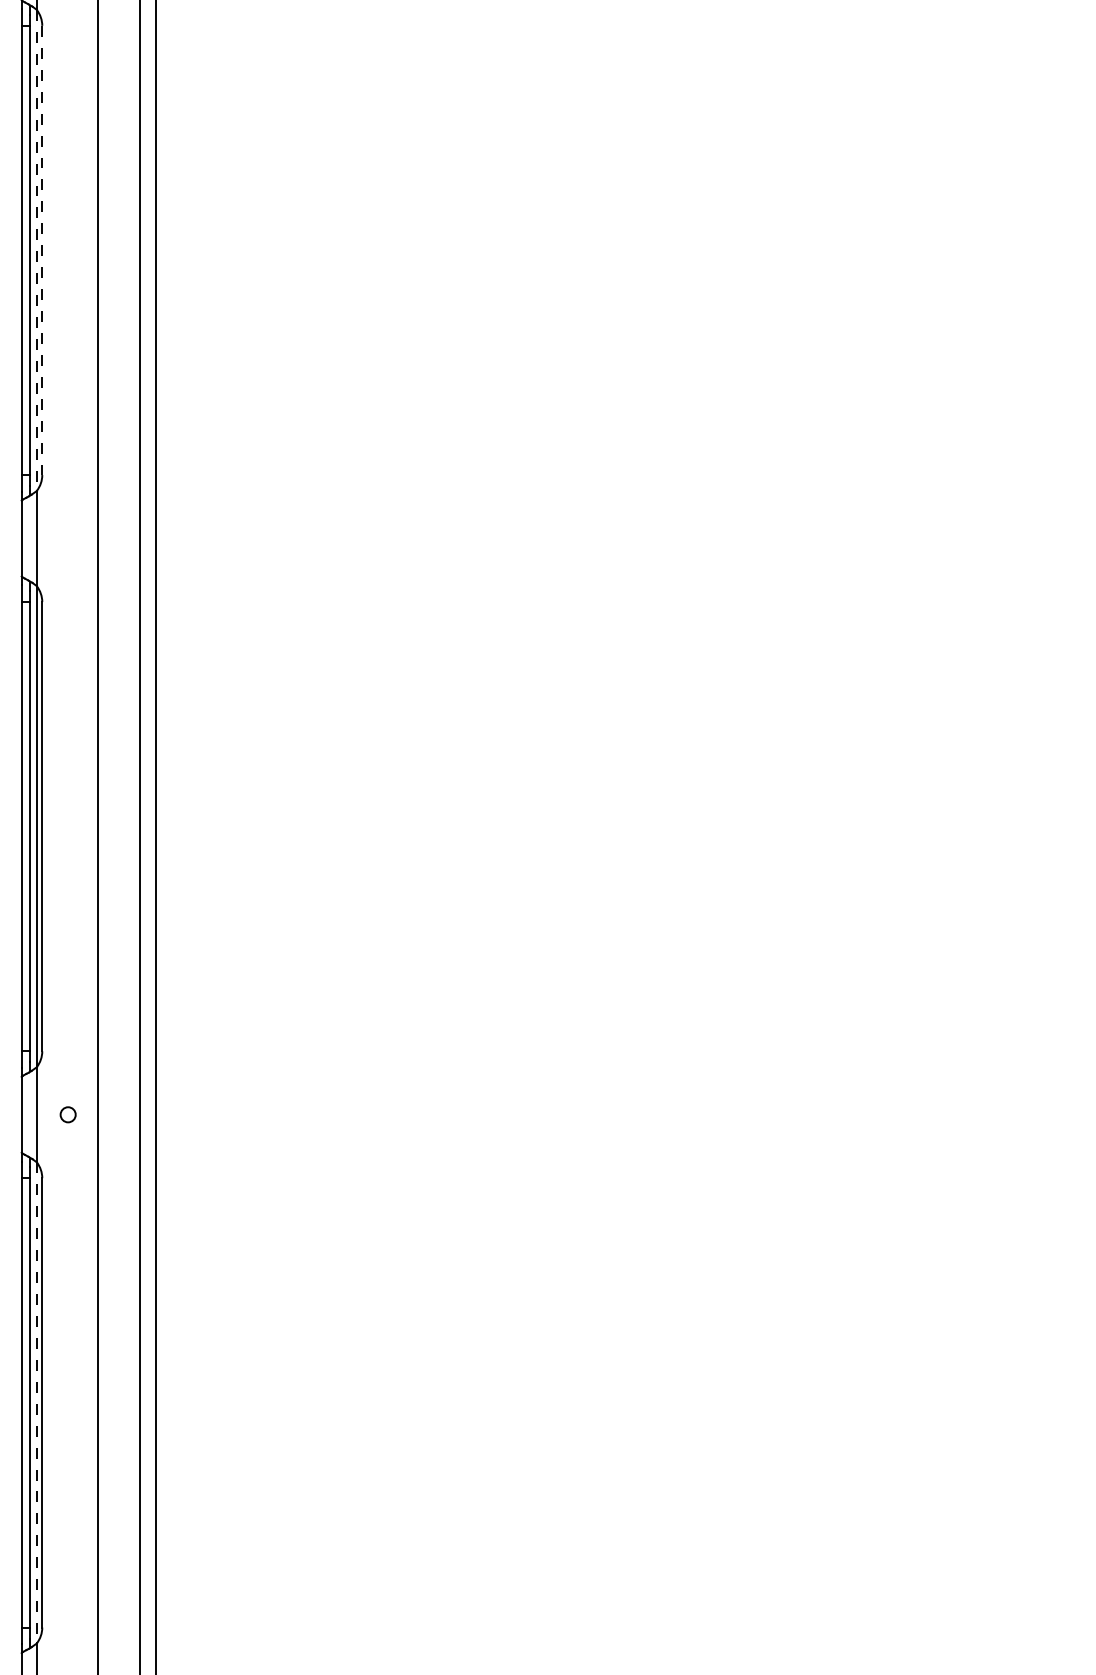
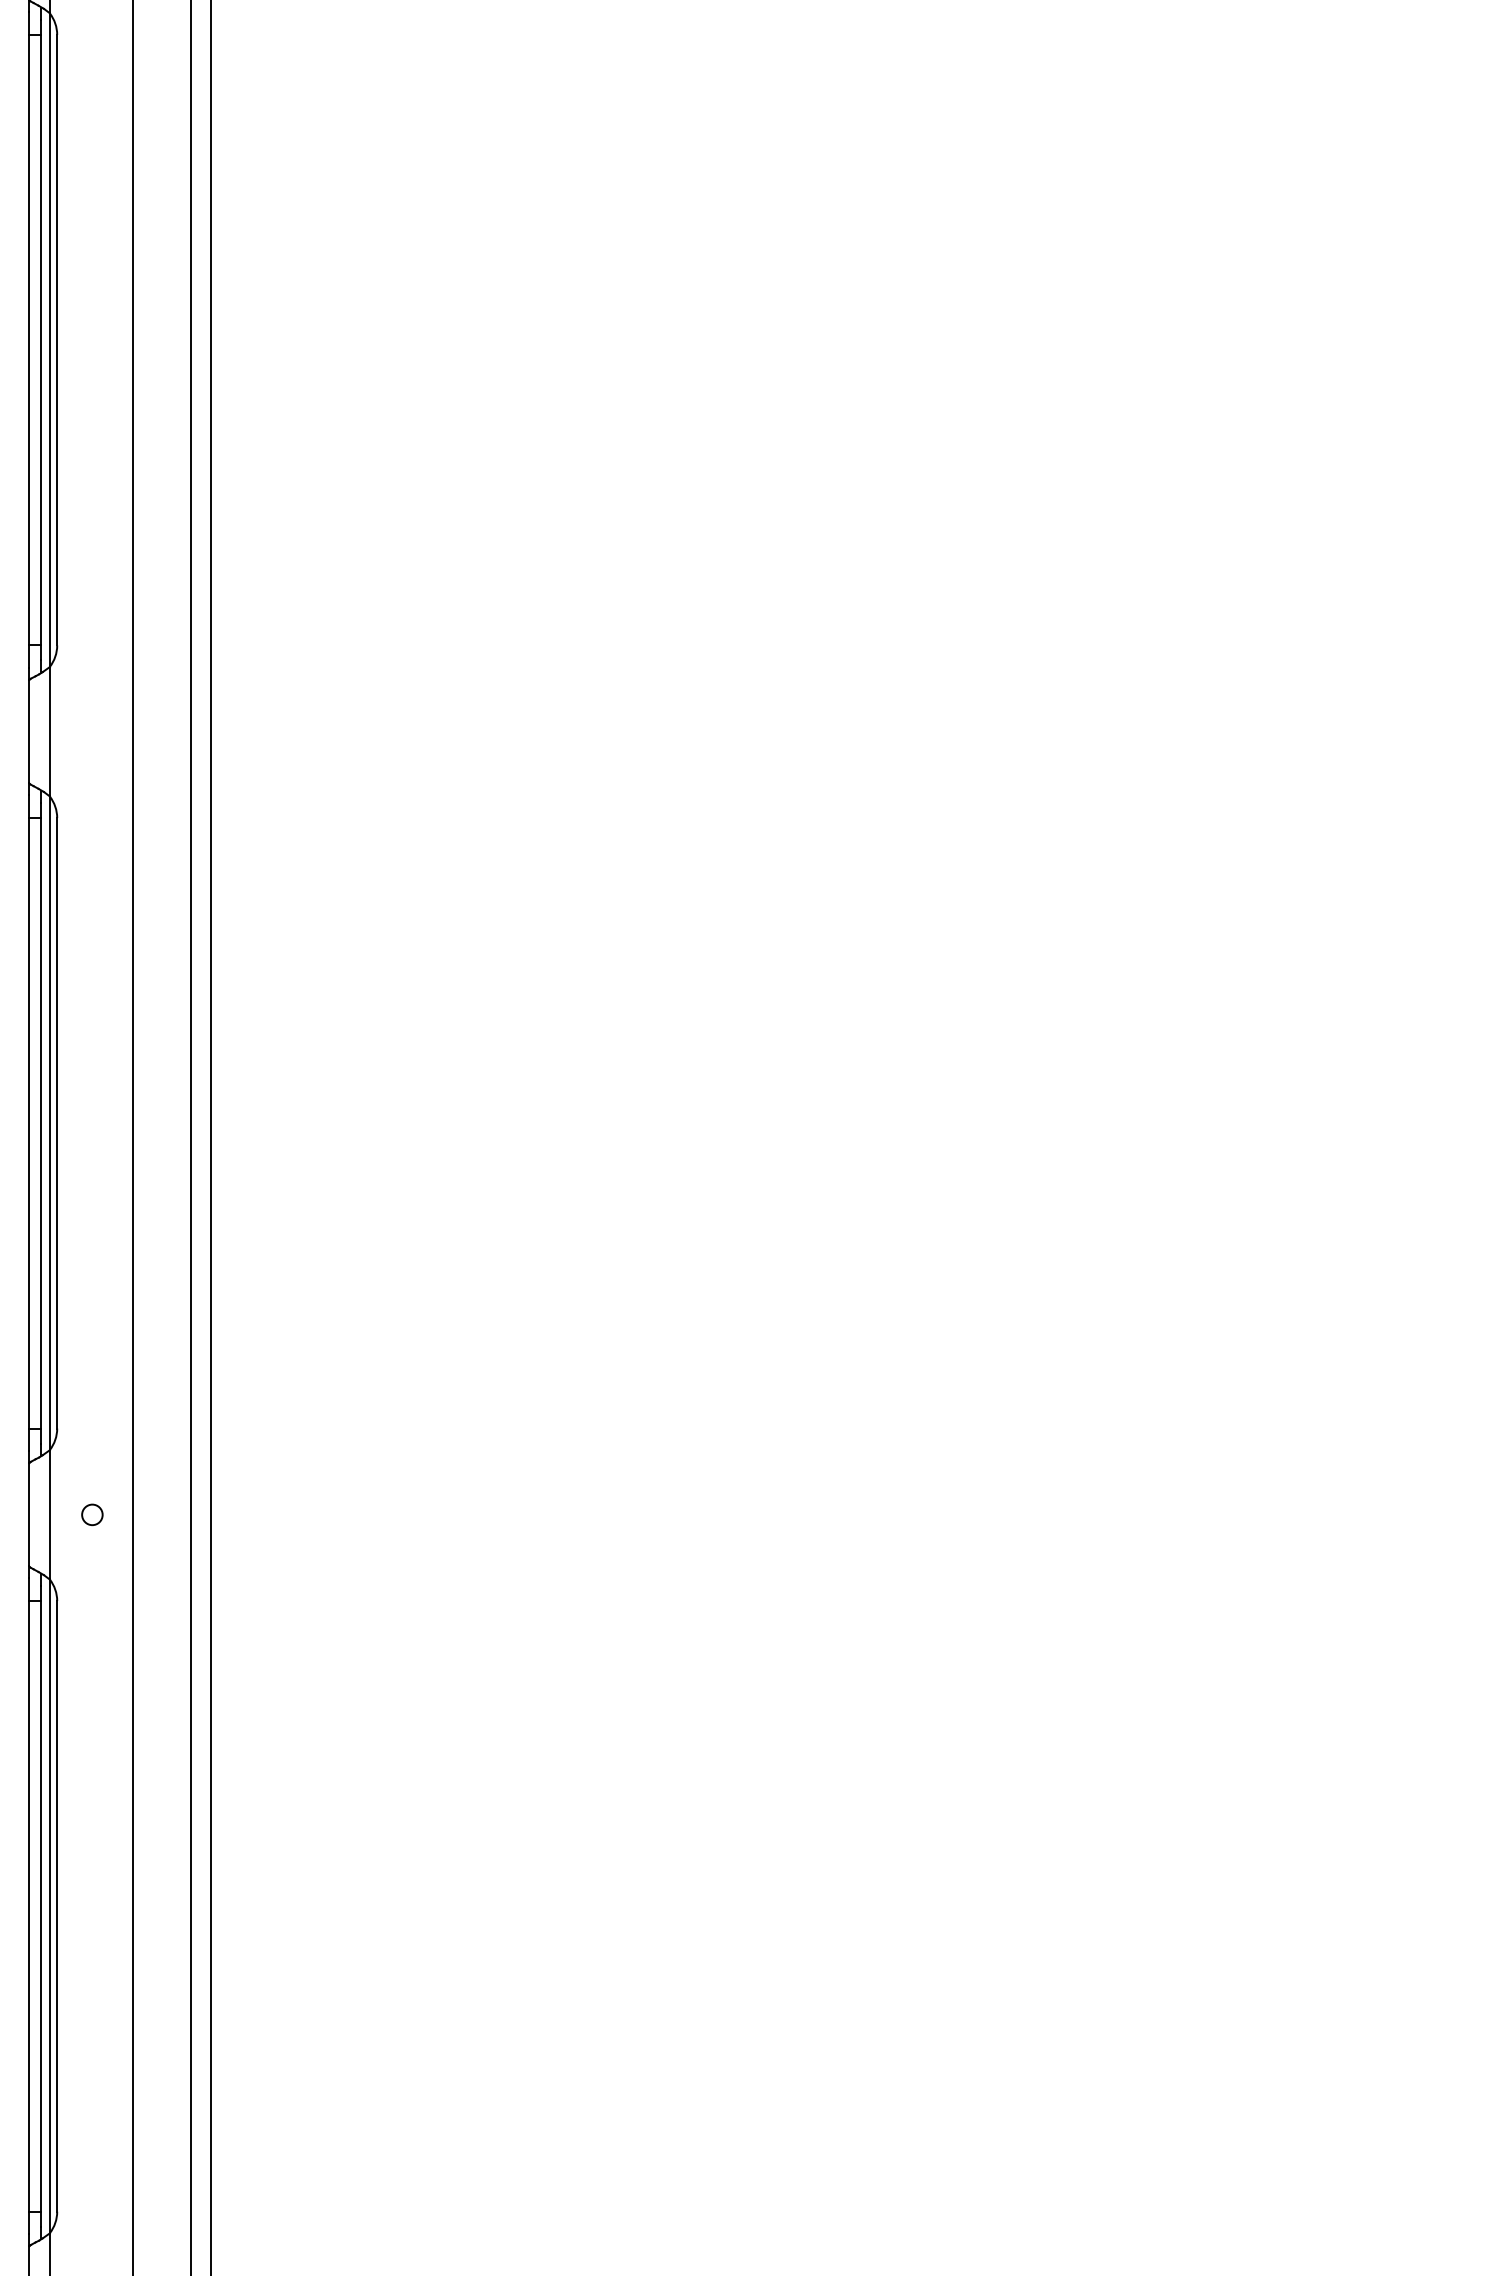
line: (36, 250) -> (49, 340), dashed -> solid
line: (42, 250) -> (57, 340), dashed -> solid
line: (36, 1402) -> (49, 1906), dashed -> solid

